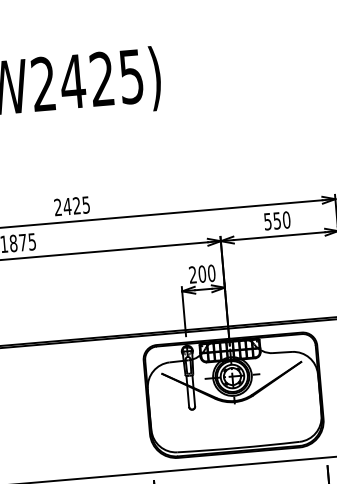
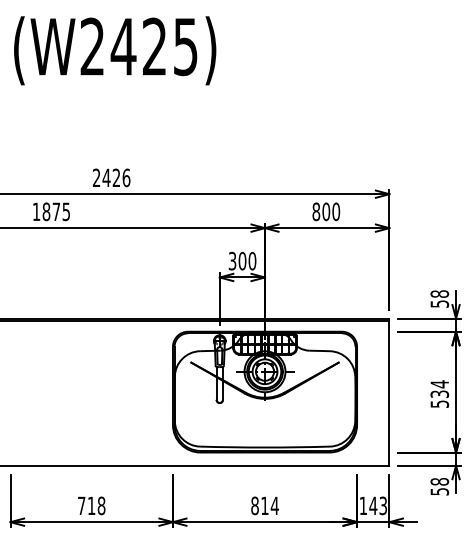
text: (86, 204) -> (126, 177), 2425 -> 2426
text: (272, 220) -> (321, 211), 550 -> 800
text: (192, 275) -> (232, 261), 200 -> 300

